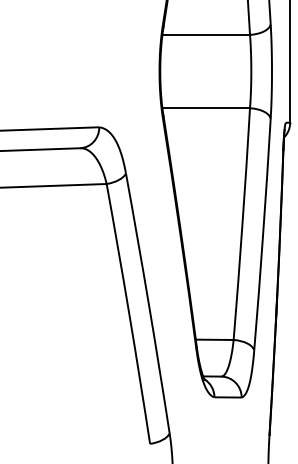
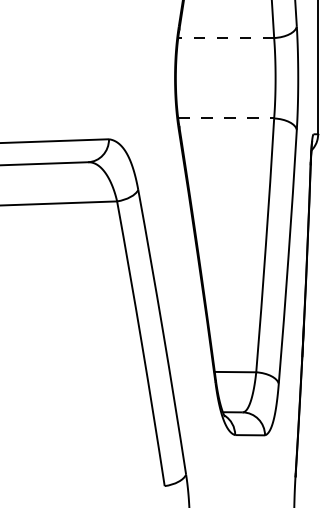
line: (206, 35) -> (226, 38), solid -> dashed
line: (206, 108) -> (226, 118), solid -> dashed

